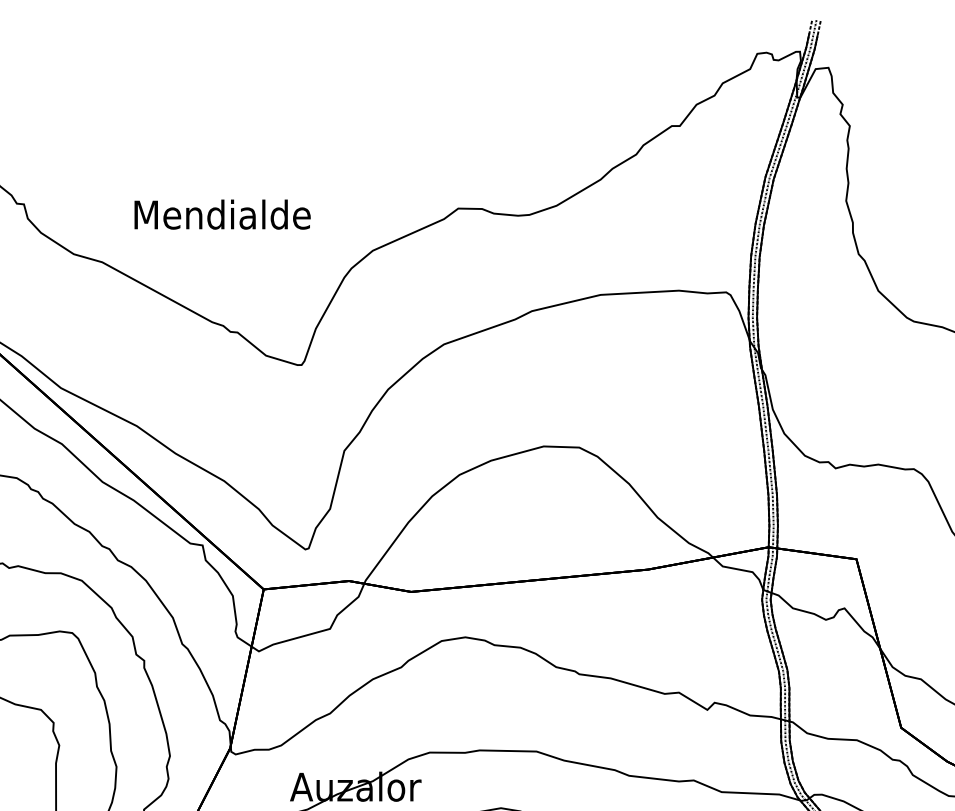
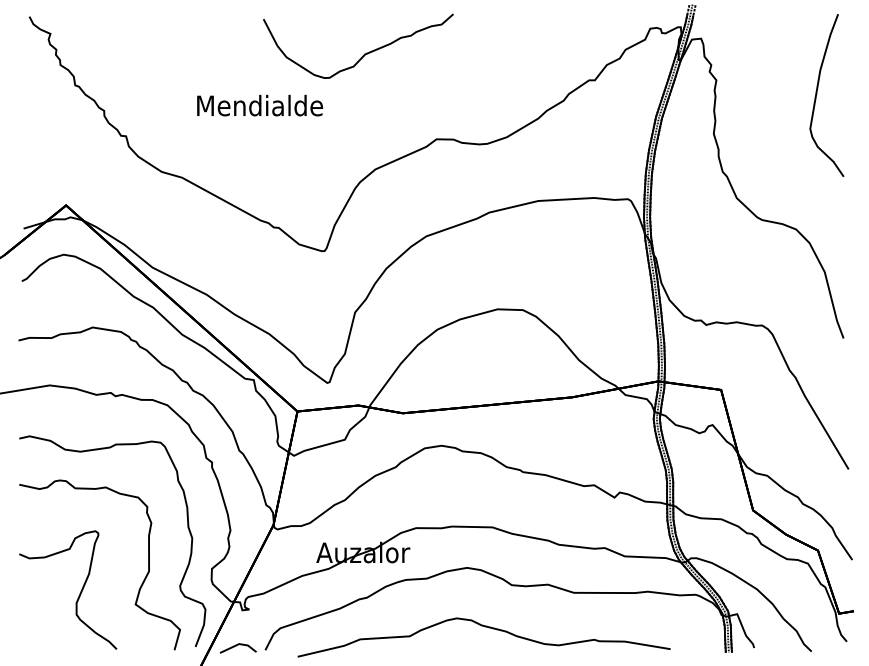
curve: (357, 88) -> (364, 53), added
text: (223, 214) -> (260, 105), moved

